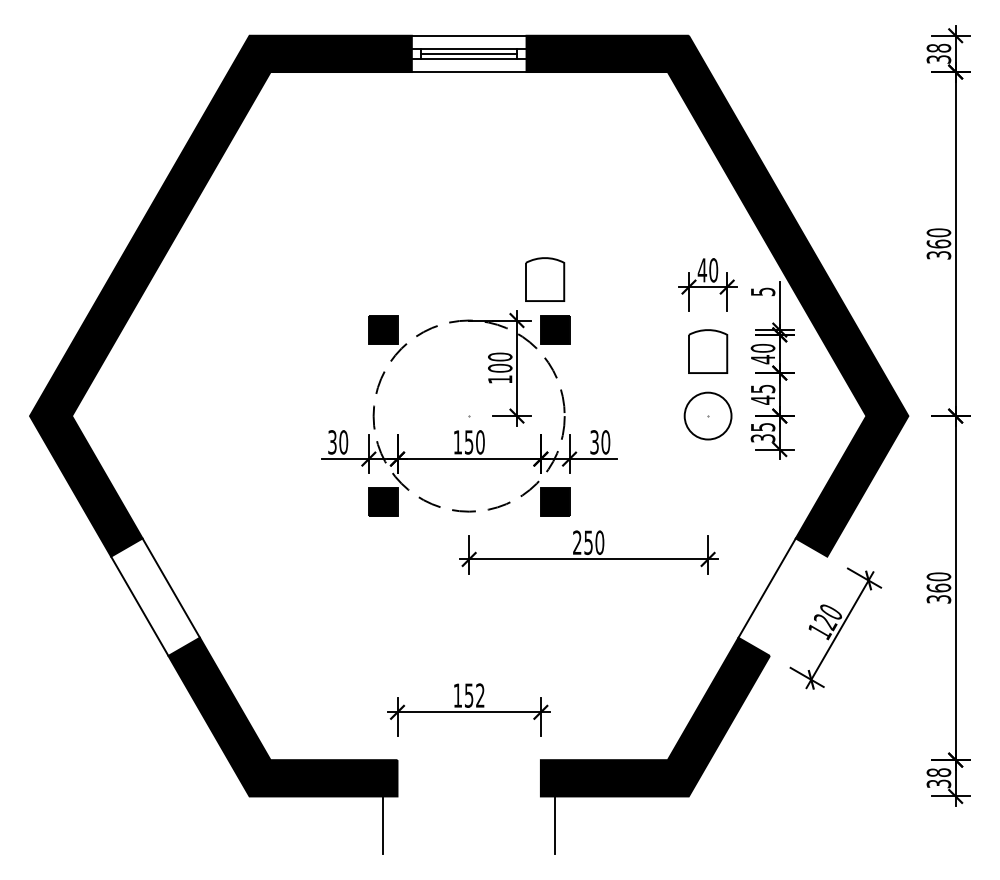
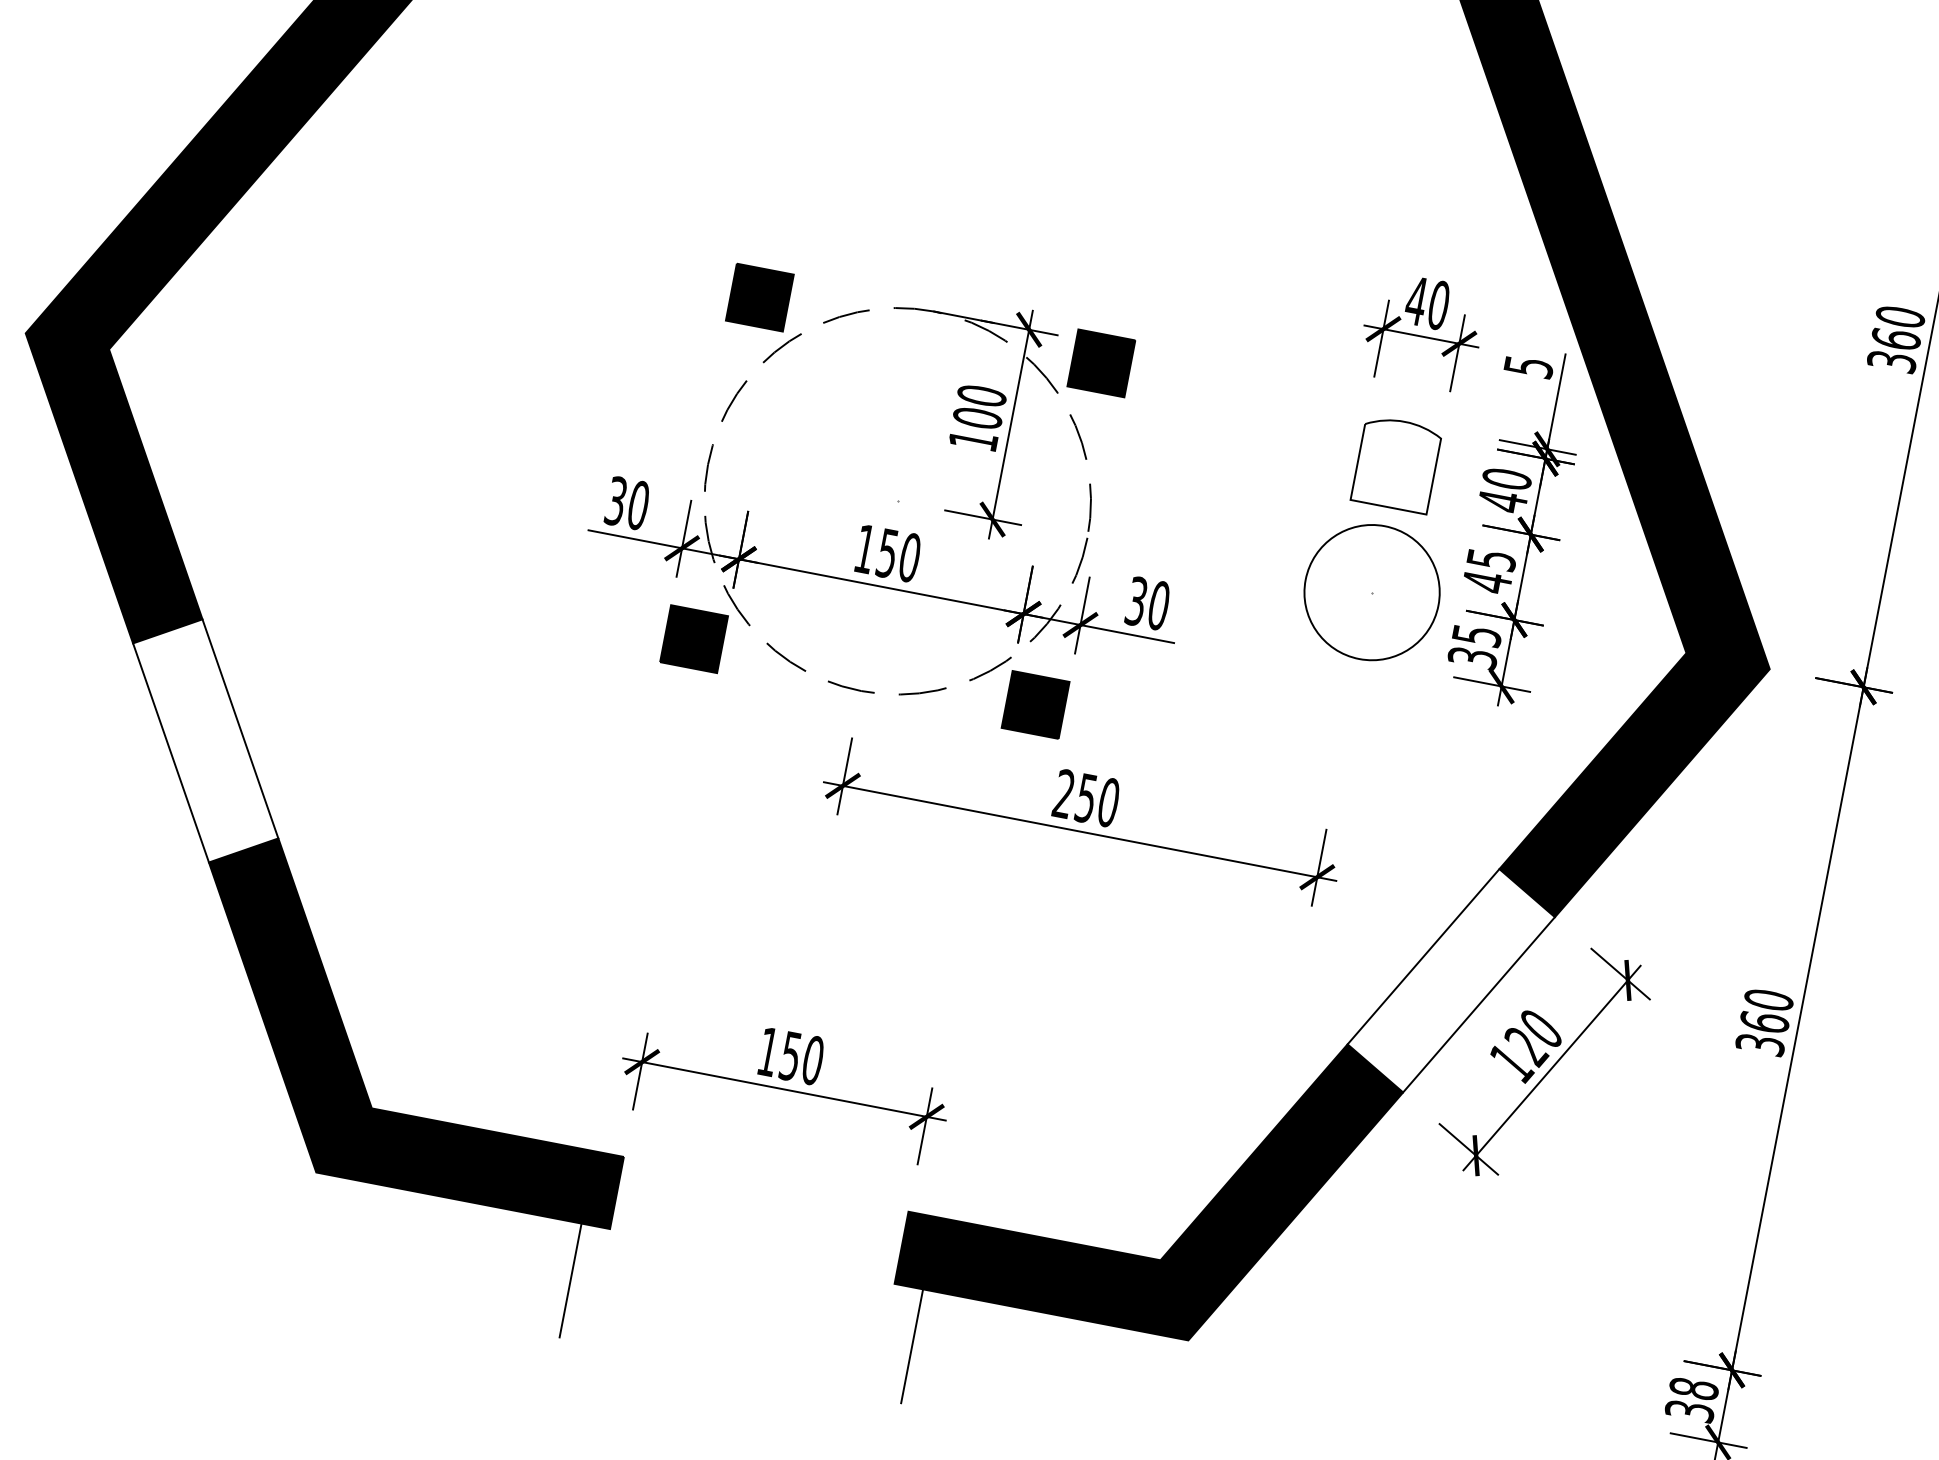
part: (545, 279) -> (1101, 259), removed
circle: (707, 415) -> (1371, 591), size x1.43
line: (798, 605) -> (1479, 1003), added
text: (480, 695) -> (813, 1060), 152 -> 150

